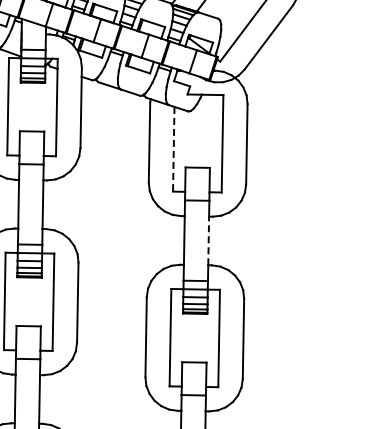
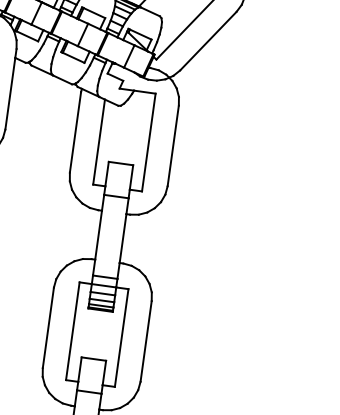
line: (173, 149) -> (98, 142), dashed -> solid
line: (208, 240) -> (122, 238), dashed -> solid

